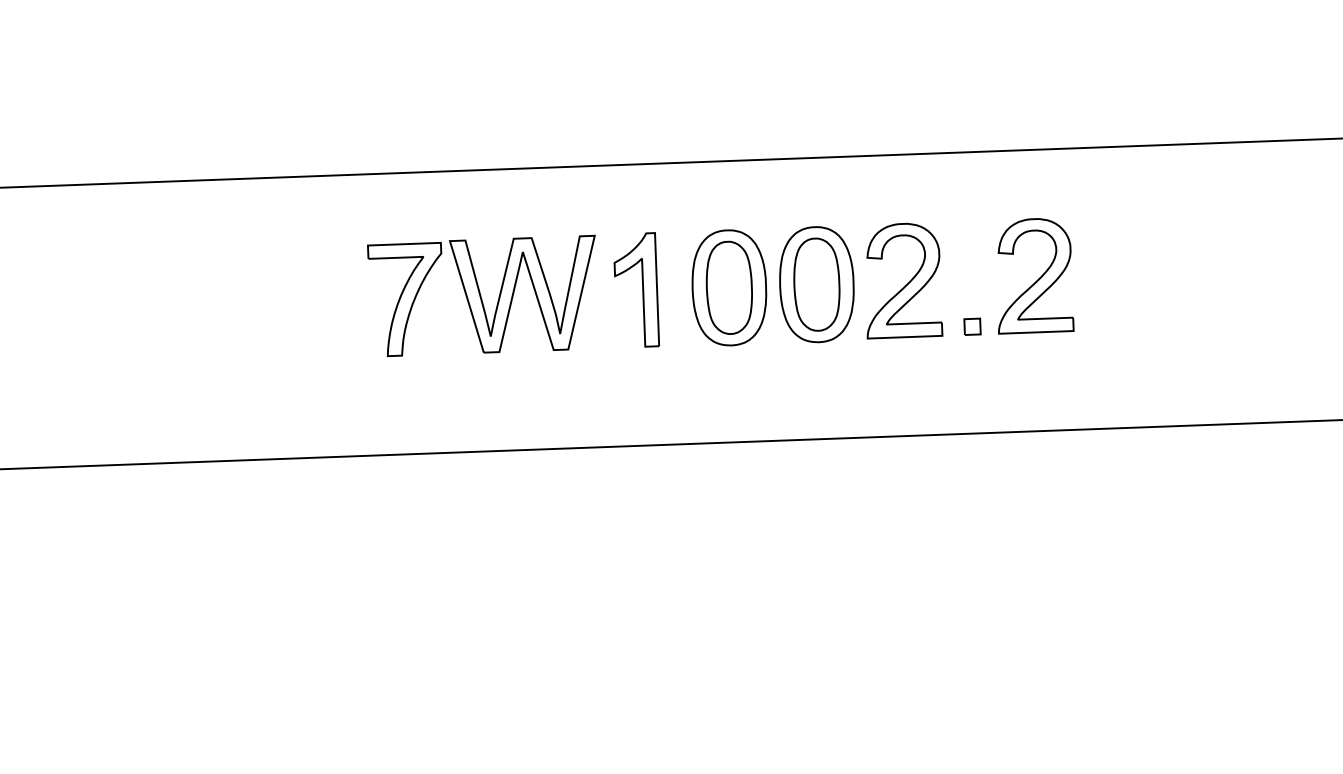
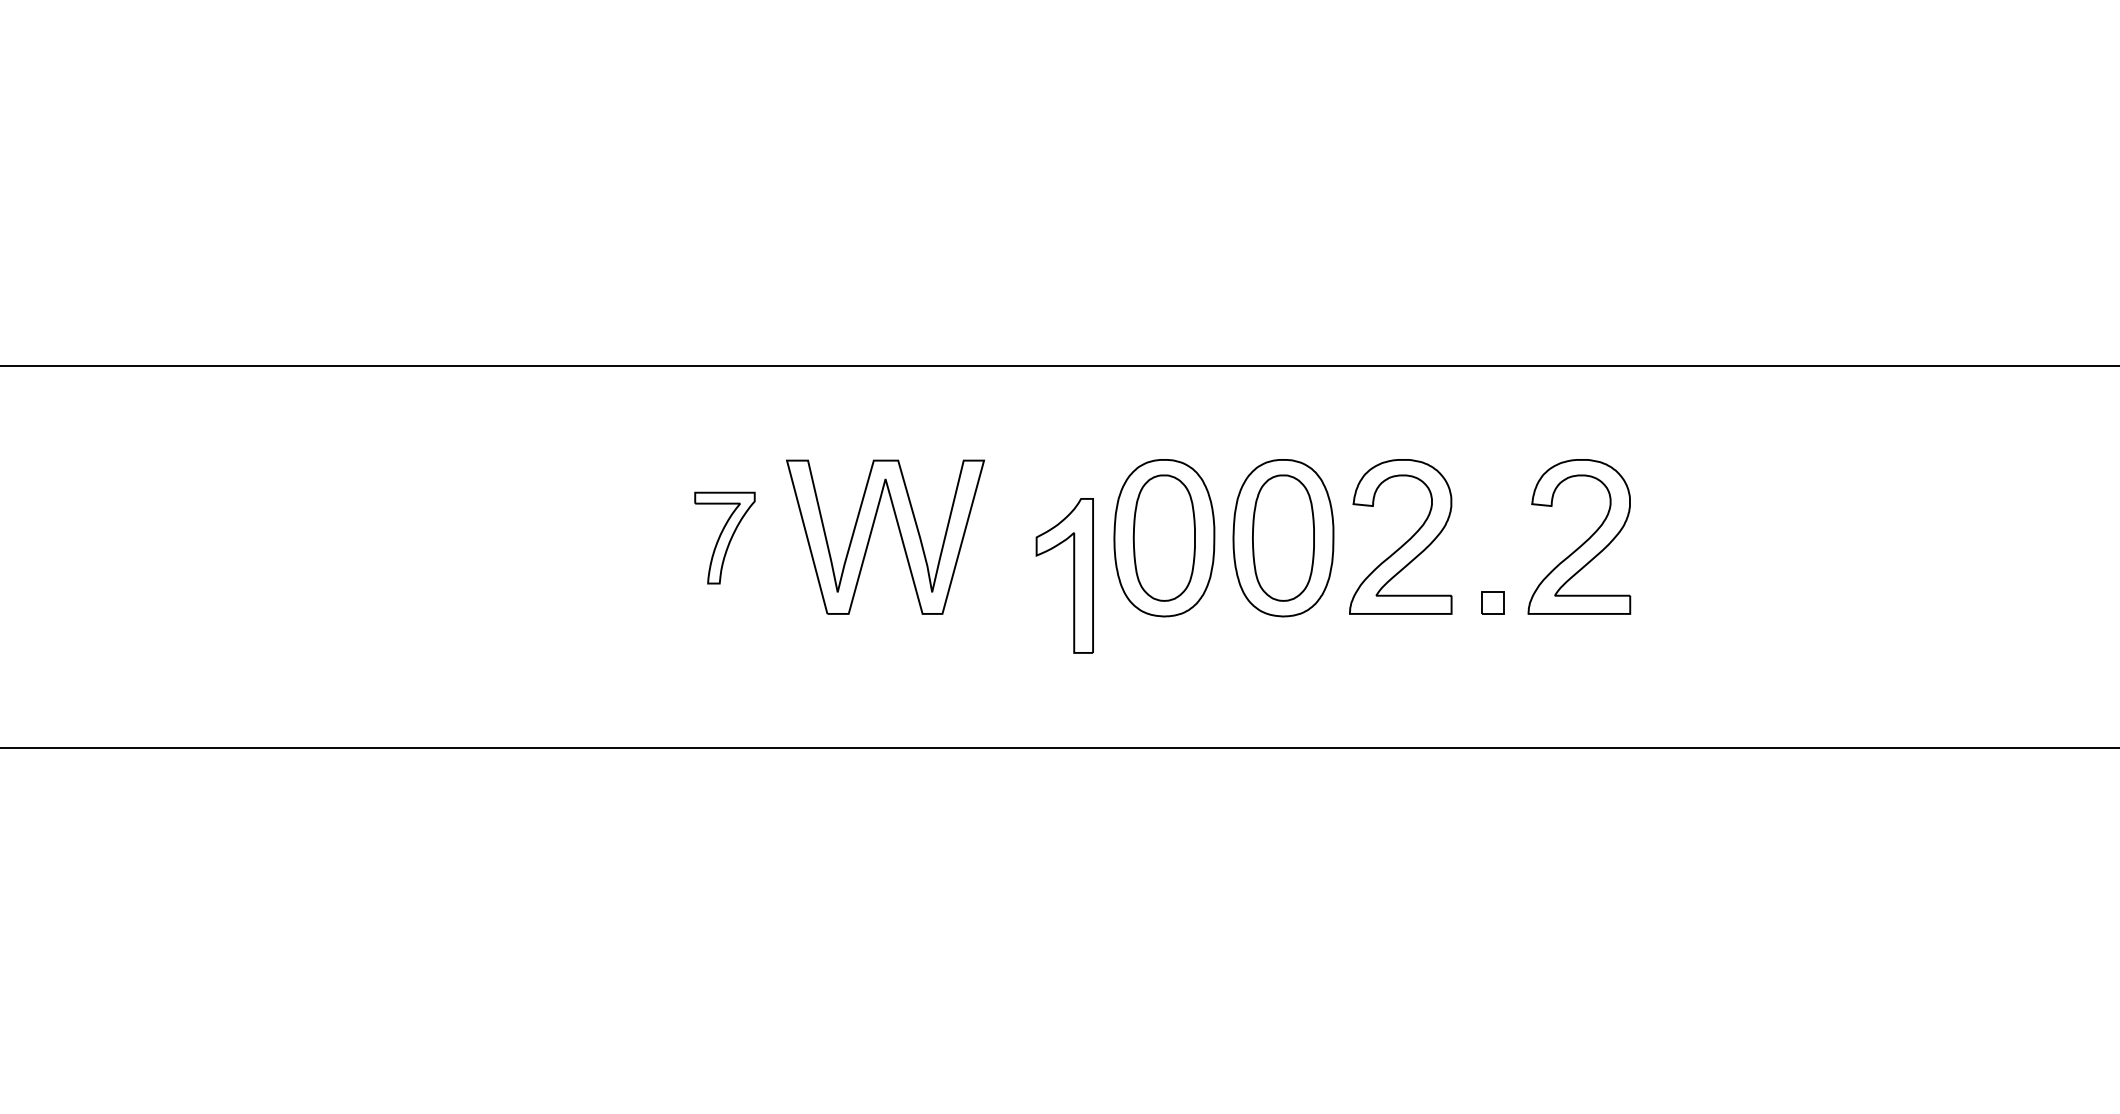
part: (642, 289) -> (1073, 575), moved
part: (406, 299) -> (724, 537), size x0.6

